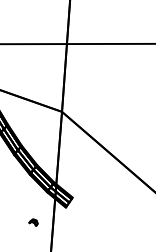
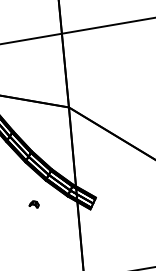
part: (33, 222) -> (34, 204), moved

